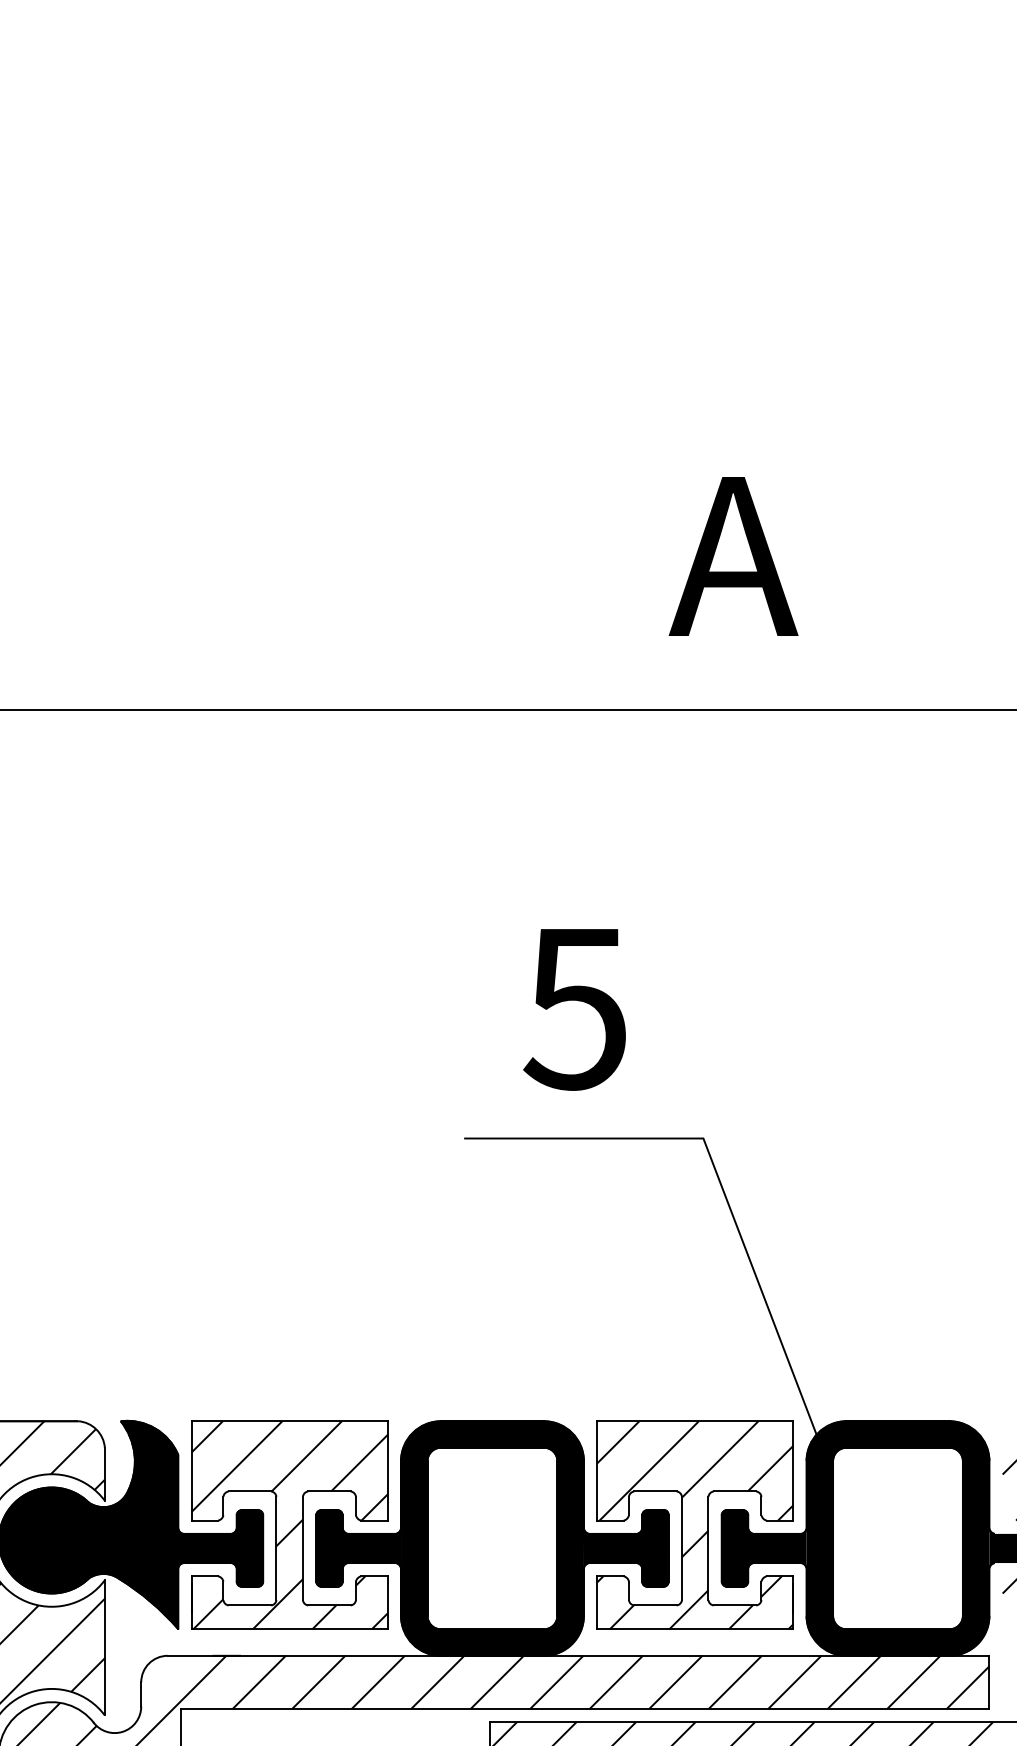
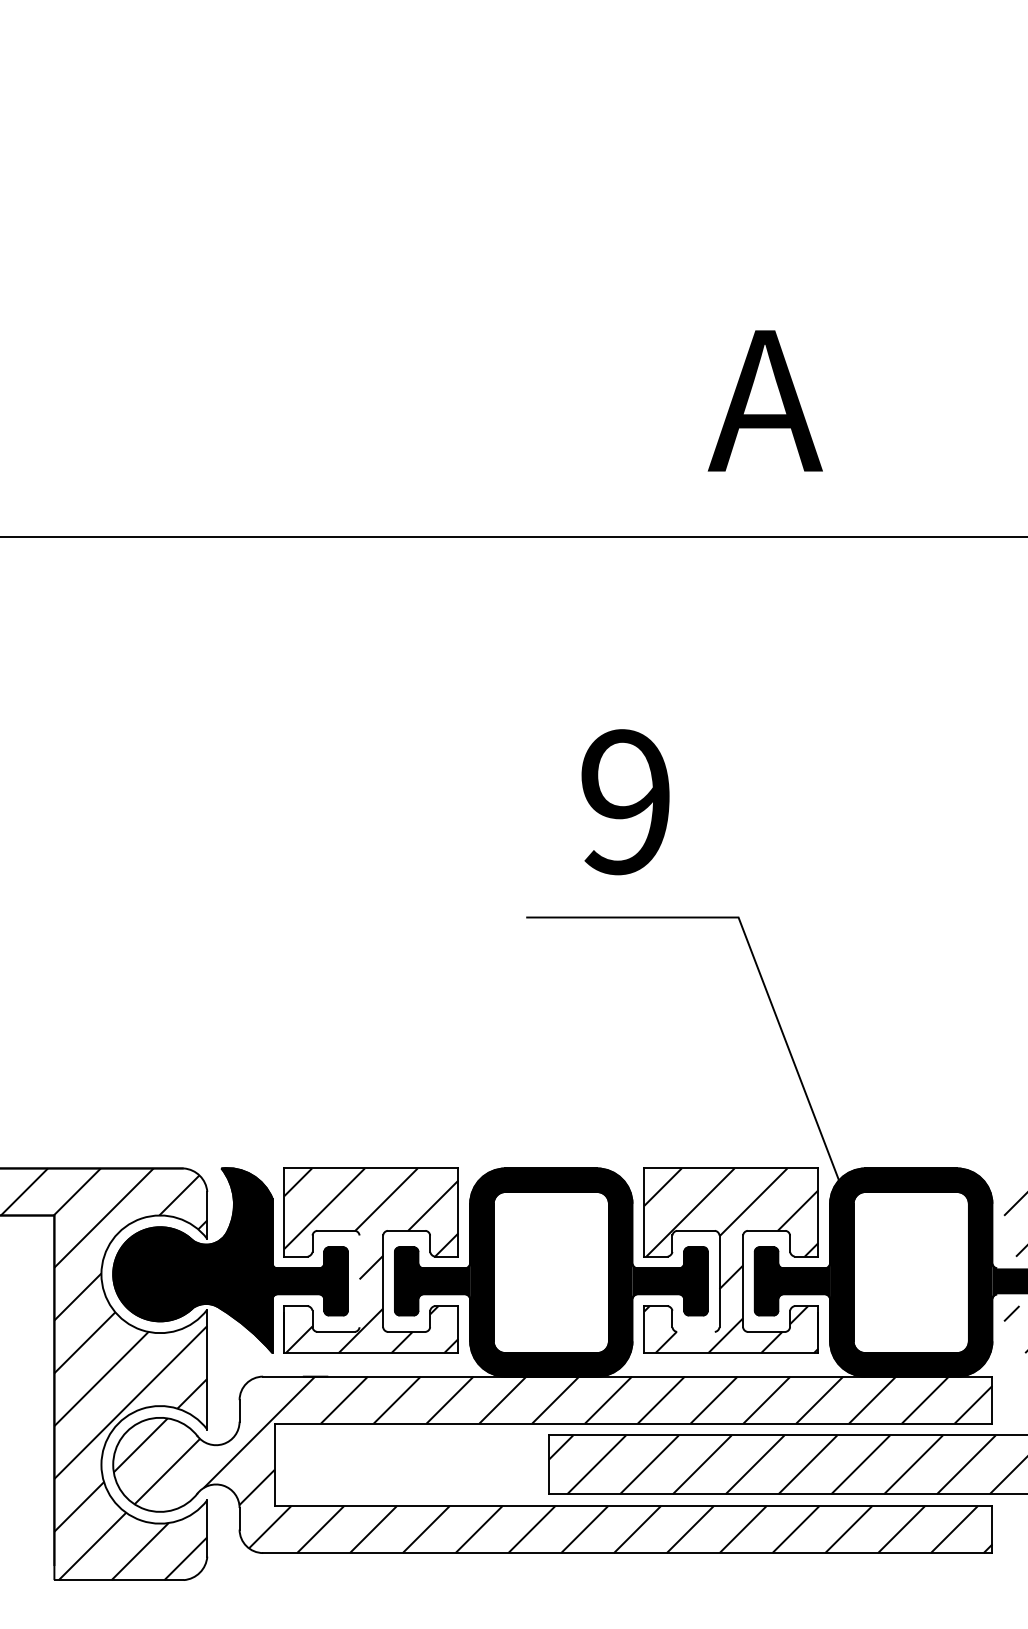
text: (573, 1008) -> (623, 802), 5 -> 9
line: (276, 1548) -> (359, 1281), removed
line: (654, 1604) -> (695, 1331), removed

